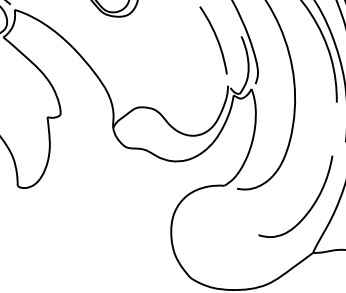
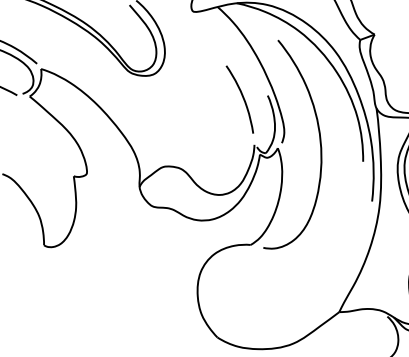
curve: (311, 206) -> (337, 265), removed

